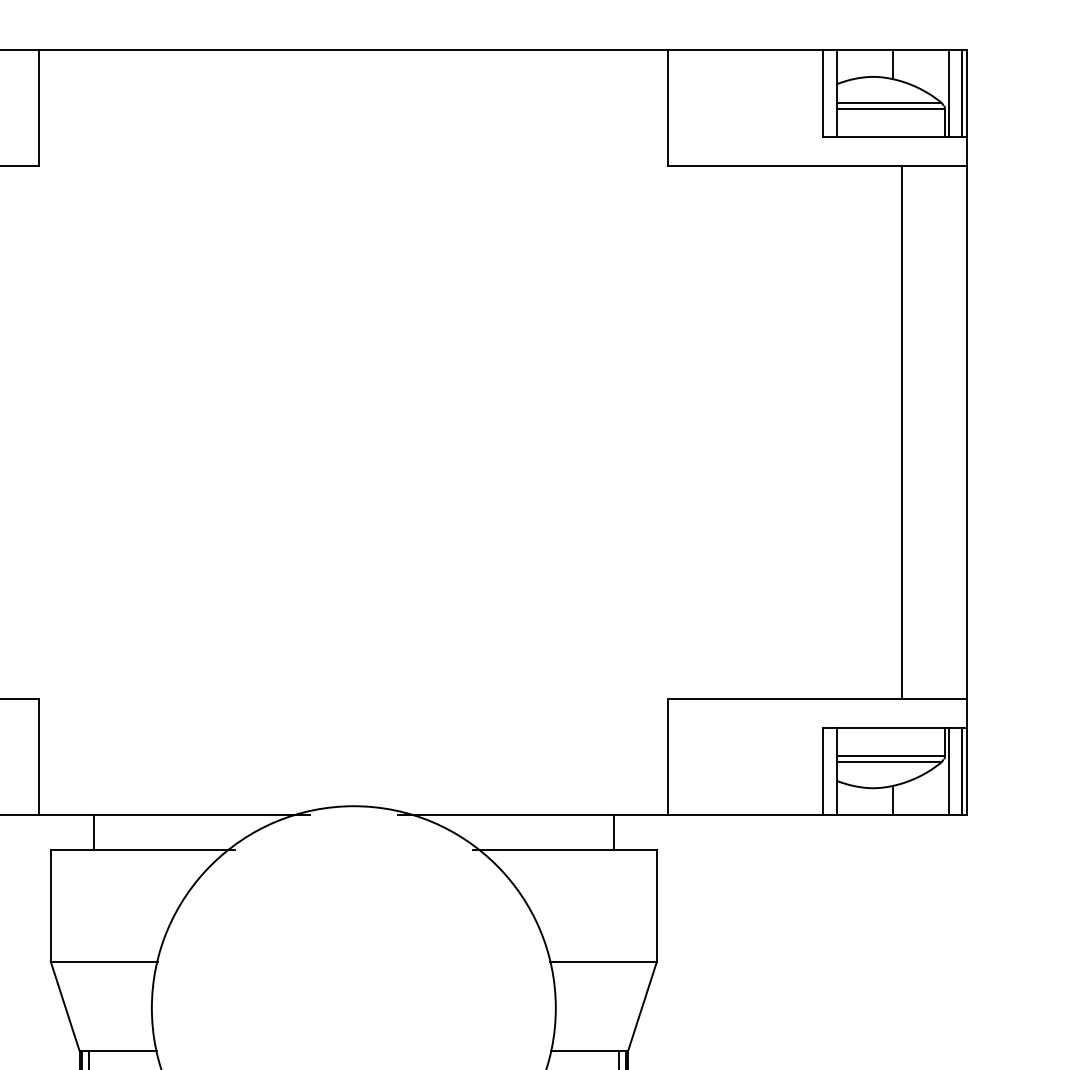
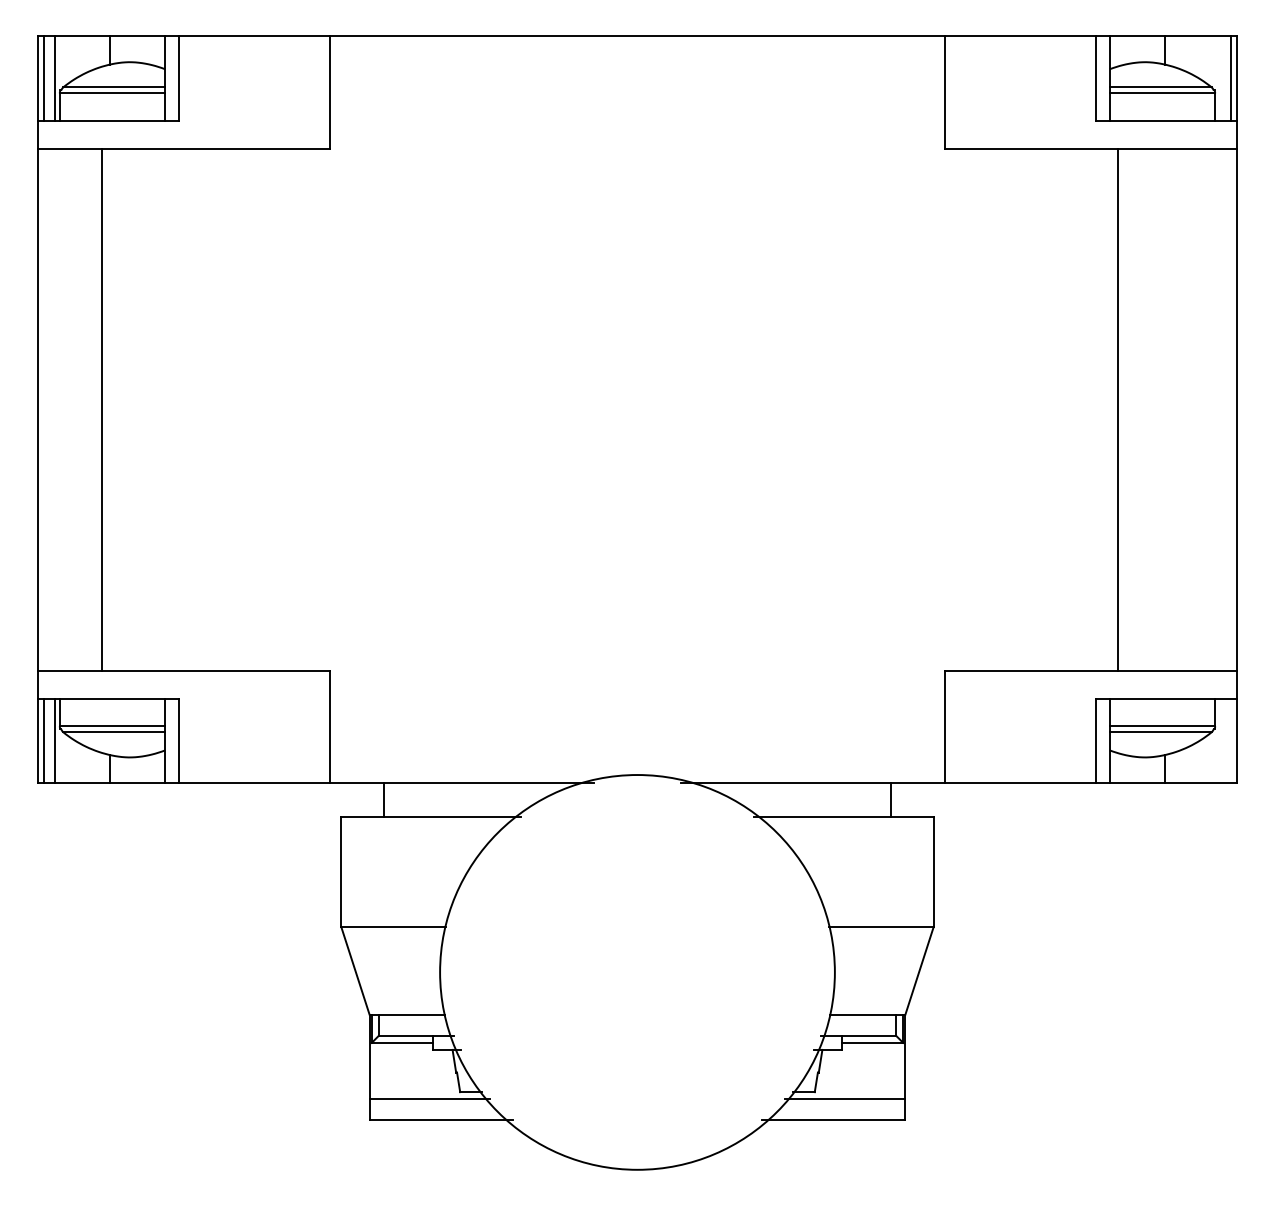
line: (949, 93) -> (1219, 78), removed
line: (902, 432) -> (1118, 409), moved
line: (949, 770) -> (1219, 740), removed
line: (961, 770) -> (1231, 740), removed

